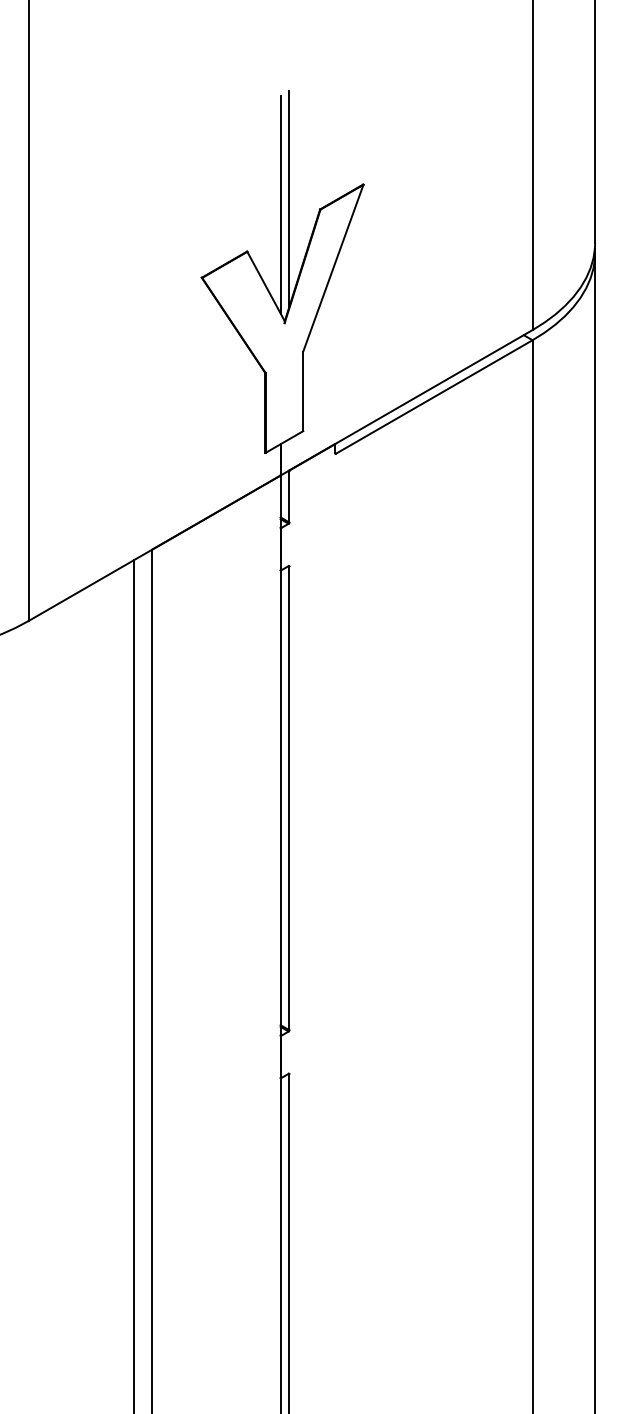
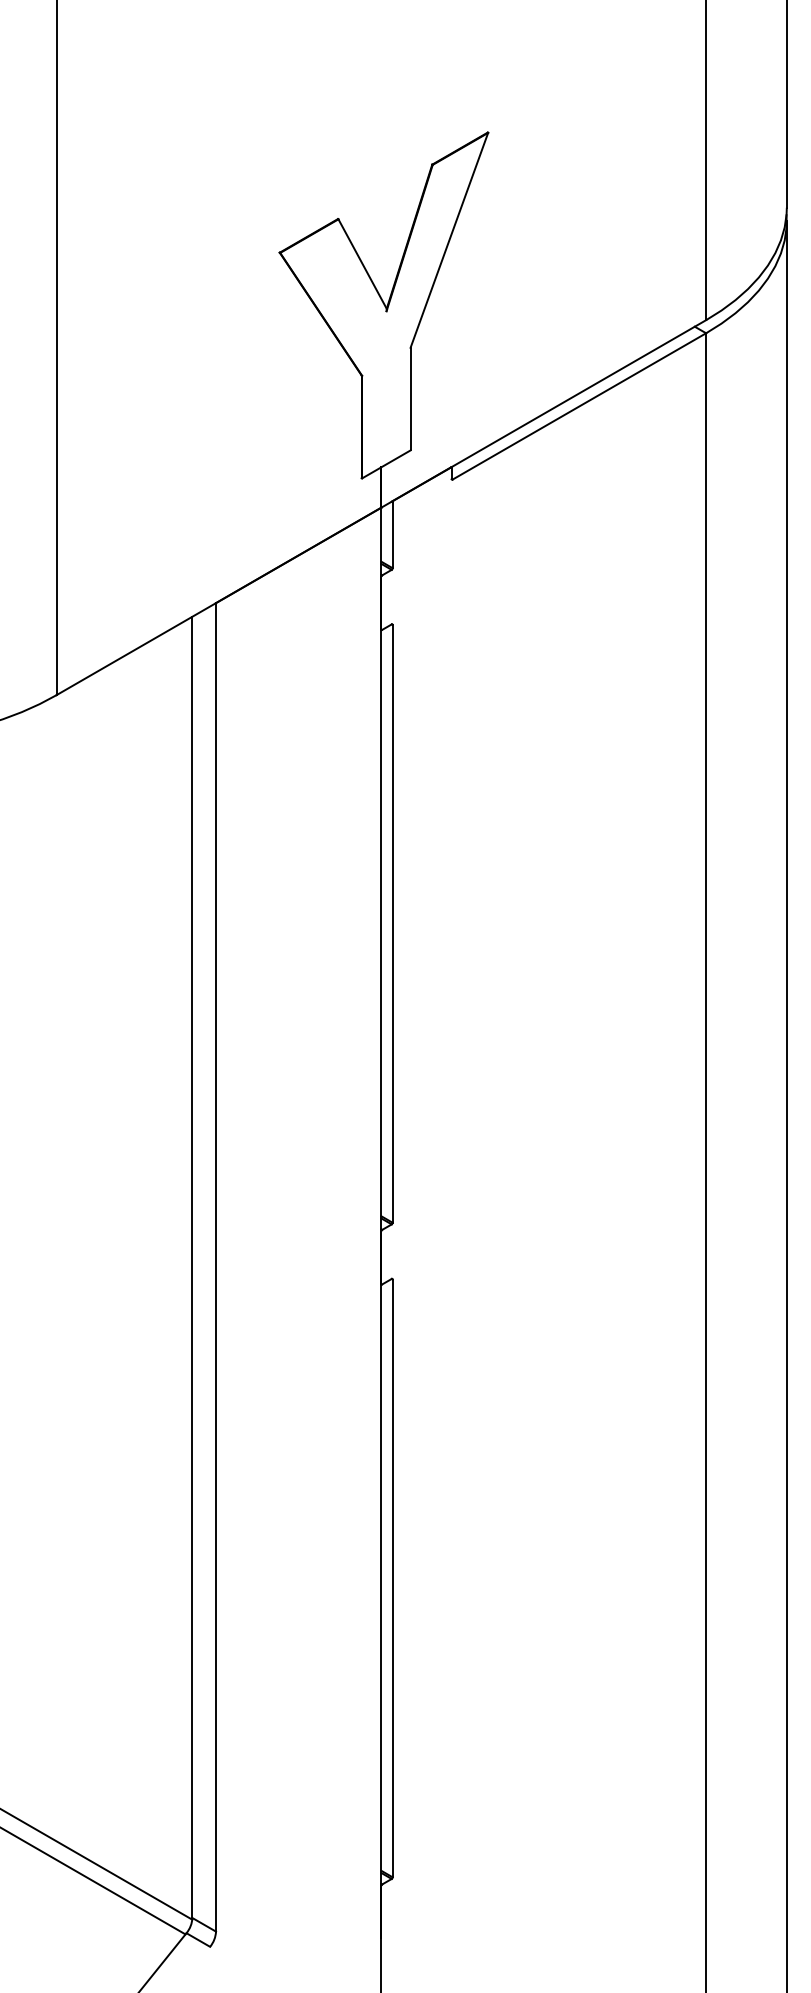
line: (289, 199) -> (392, 151), removed
line: (280, 204) -> (381, 158), removed

